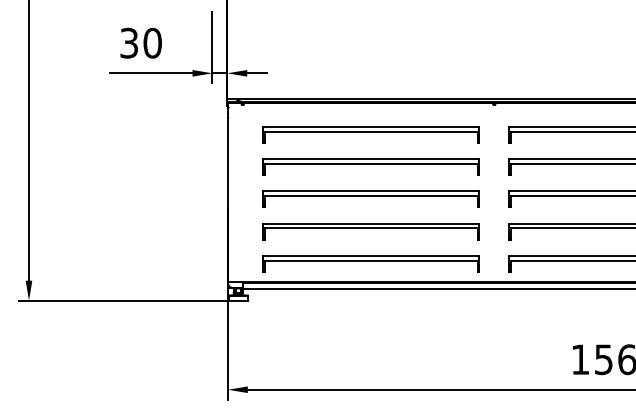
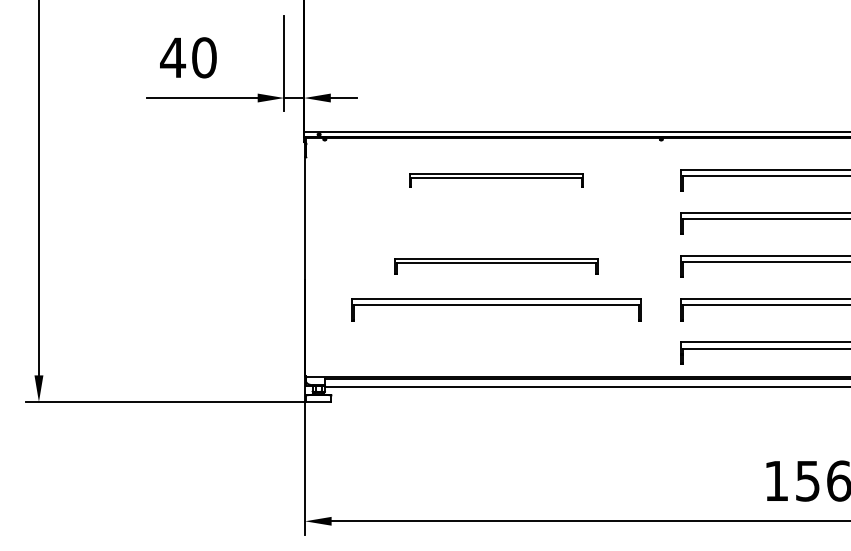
text: (128, 42) -> (172, 56), 30 -> 40
part: (370, 134) -> (495, 179), size x0.6
part: (370, 166) -> (495, 222), removed
part: (370, 198) -> (495, 265), size x0.7
part: (370, 263) -> (495, 352), removed

